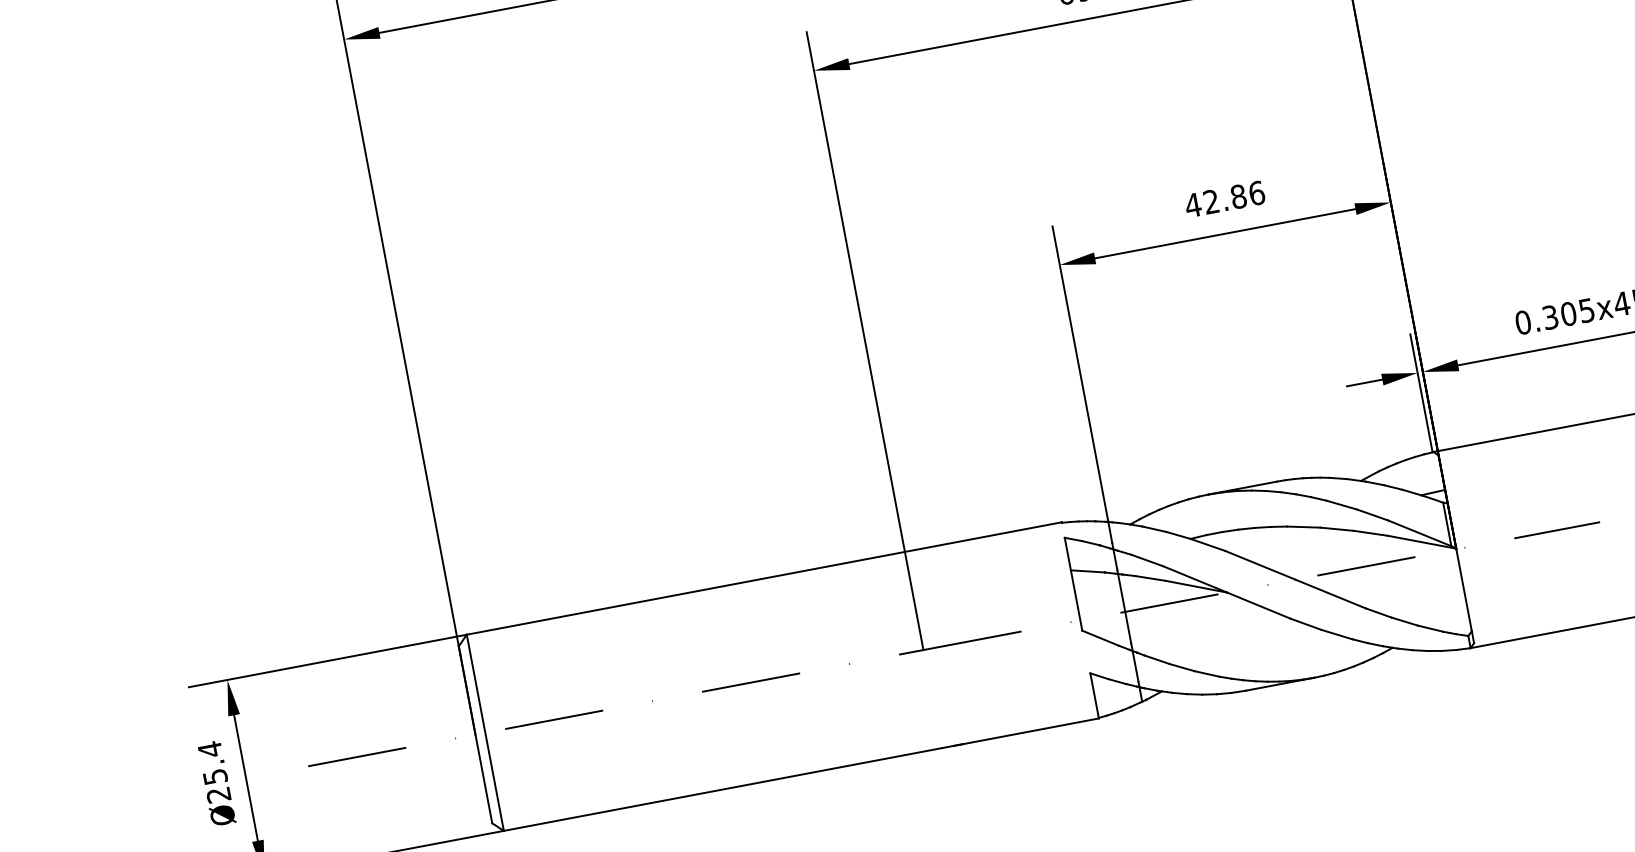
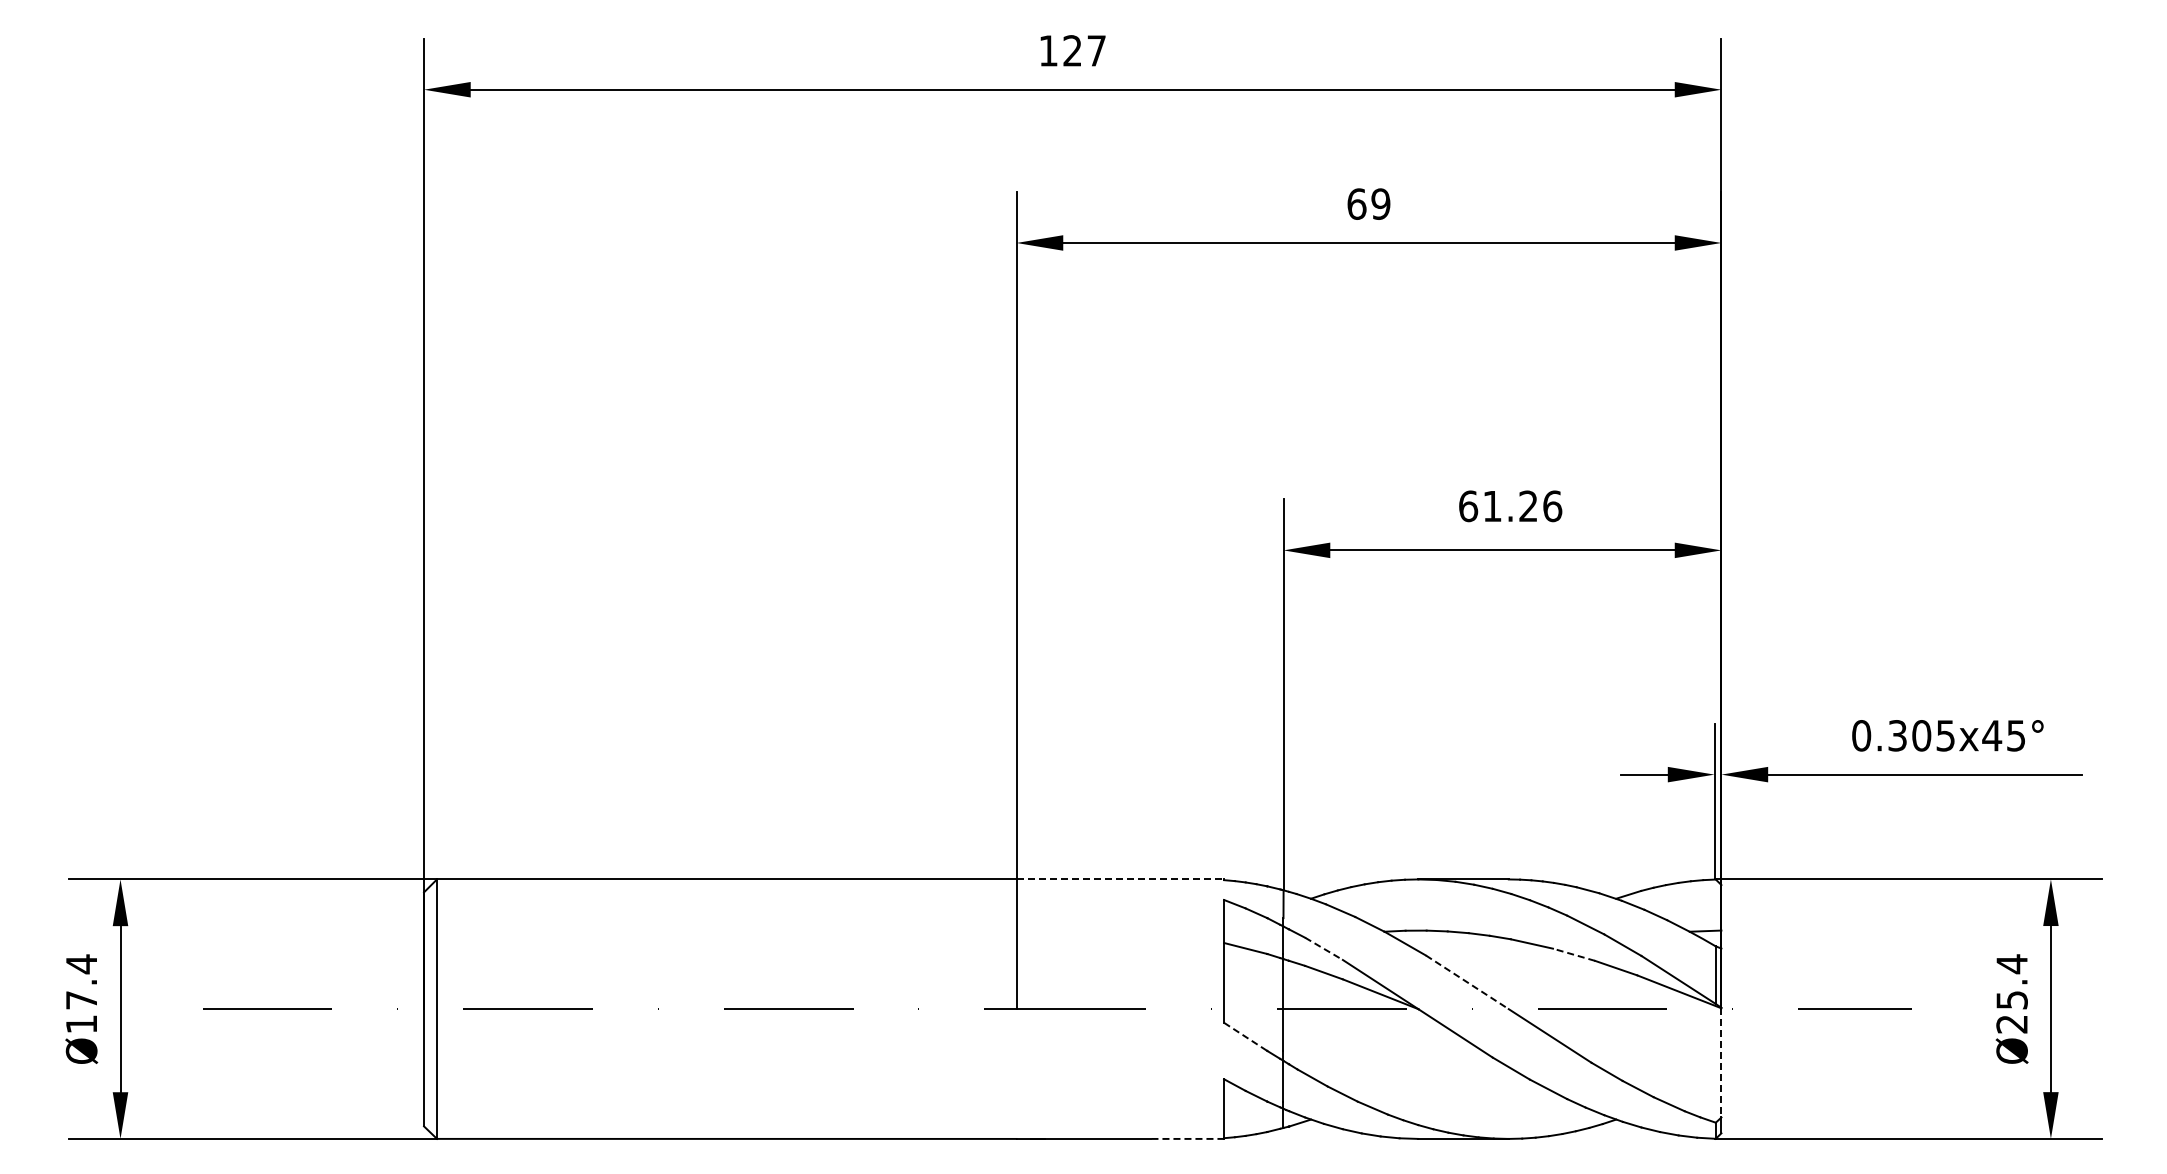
text: (1215, 201) -> (1497, 506), 42.86 -> 61.26
line: (1337, 528) -> (1574, 954), solid -> dashed
line: (983, 537) -> (1120, 879), solid -> dashed
line: (1147, 560) -> (1324, 948), solid -> dashed
line: (1260, 565) -> (1467, 982), solid -> dashed
line: (1464, 589) -> (1721, 1062), solid -> dashed
line: (1100, 637) -> (1245, 1036), solid -> dashed
line: (1071, 723) -> (1188, 1138), solid -> dashed
text: (217, 786) -> (81, 1012), Ø25.4 -> Ø17.4

